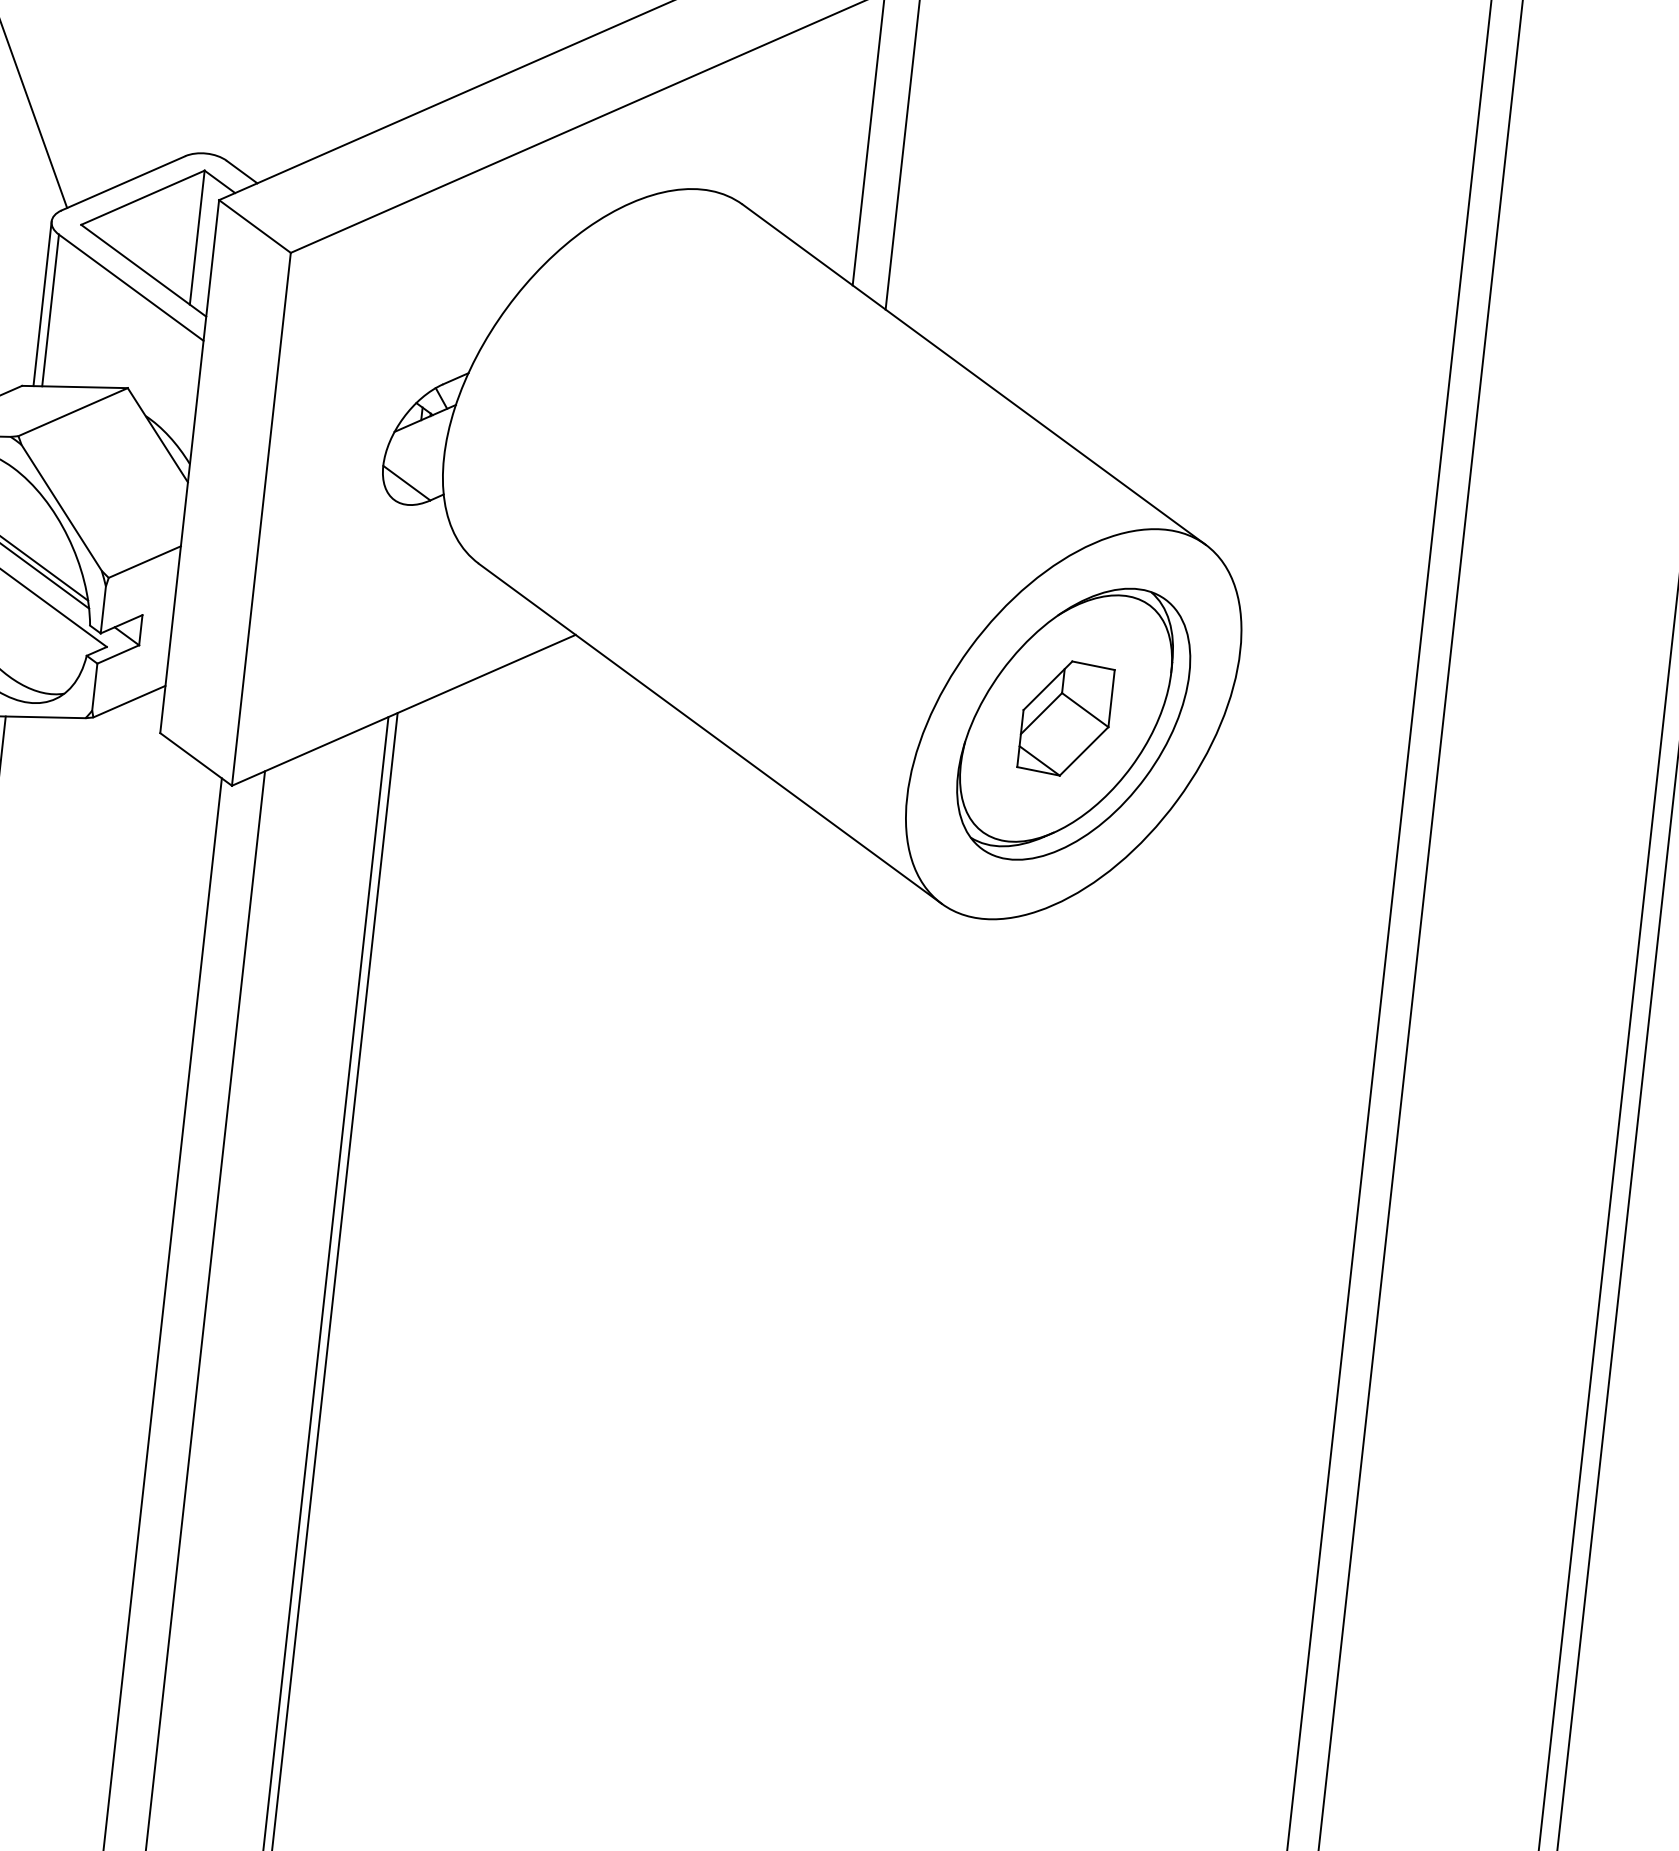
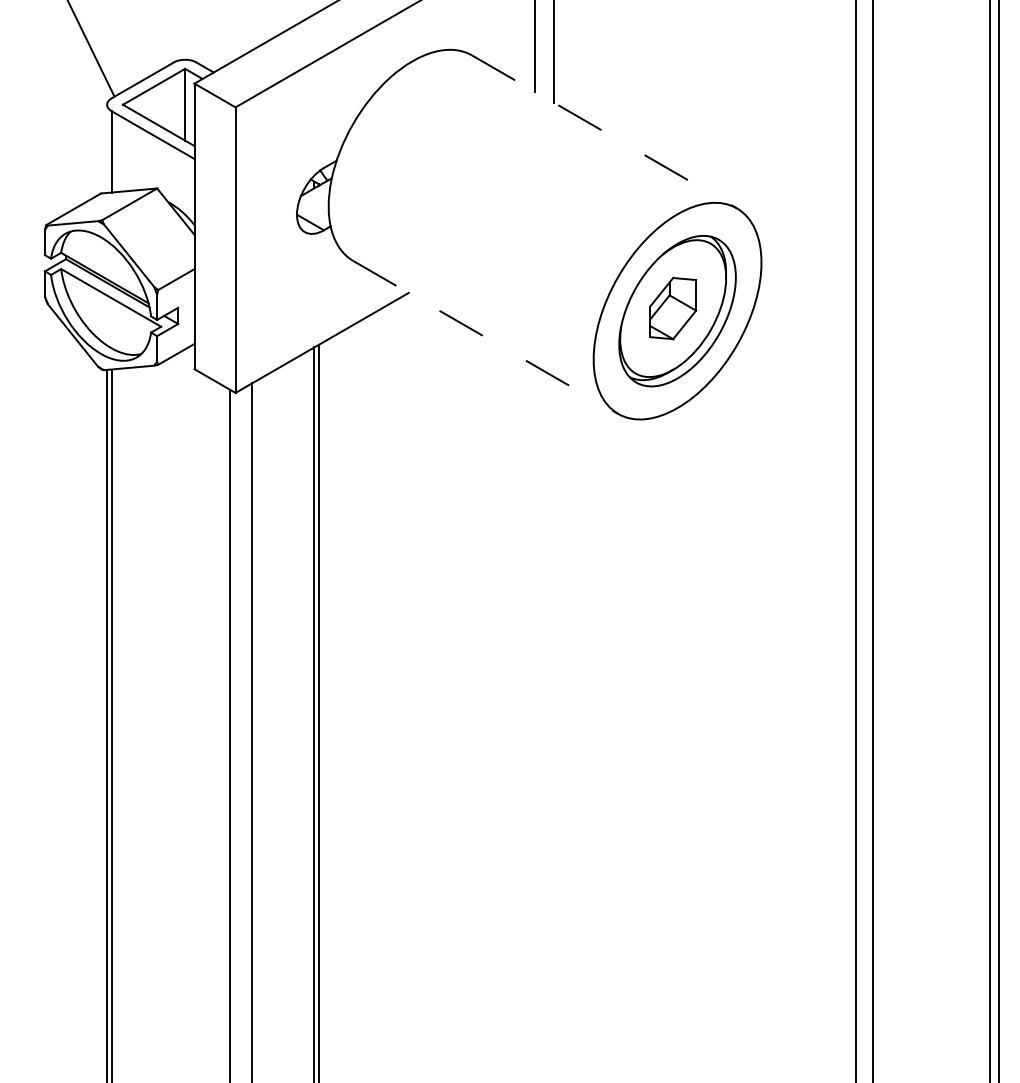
line: (43, 303) -> (107, 148), removed
line: (974, 373) -> (604, 131), solid -> dashed
line: (709, 733) -> (485, 337), solid -> dashed

